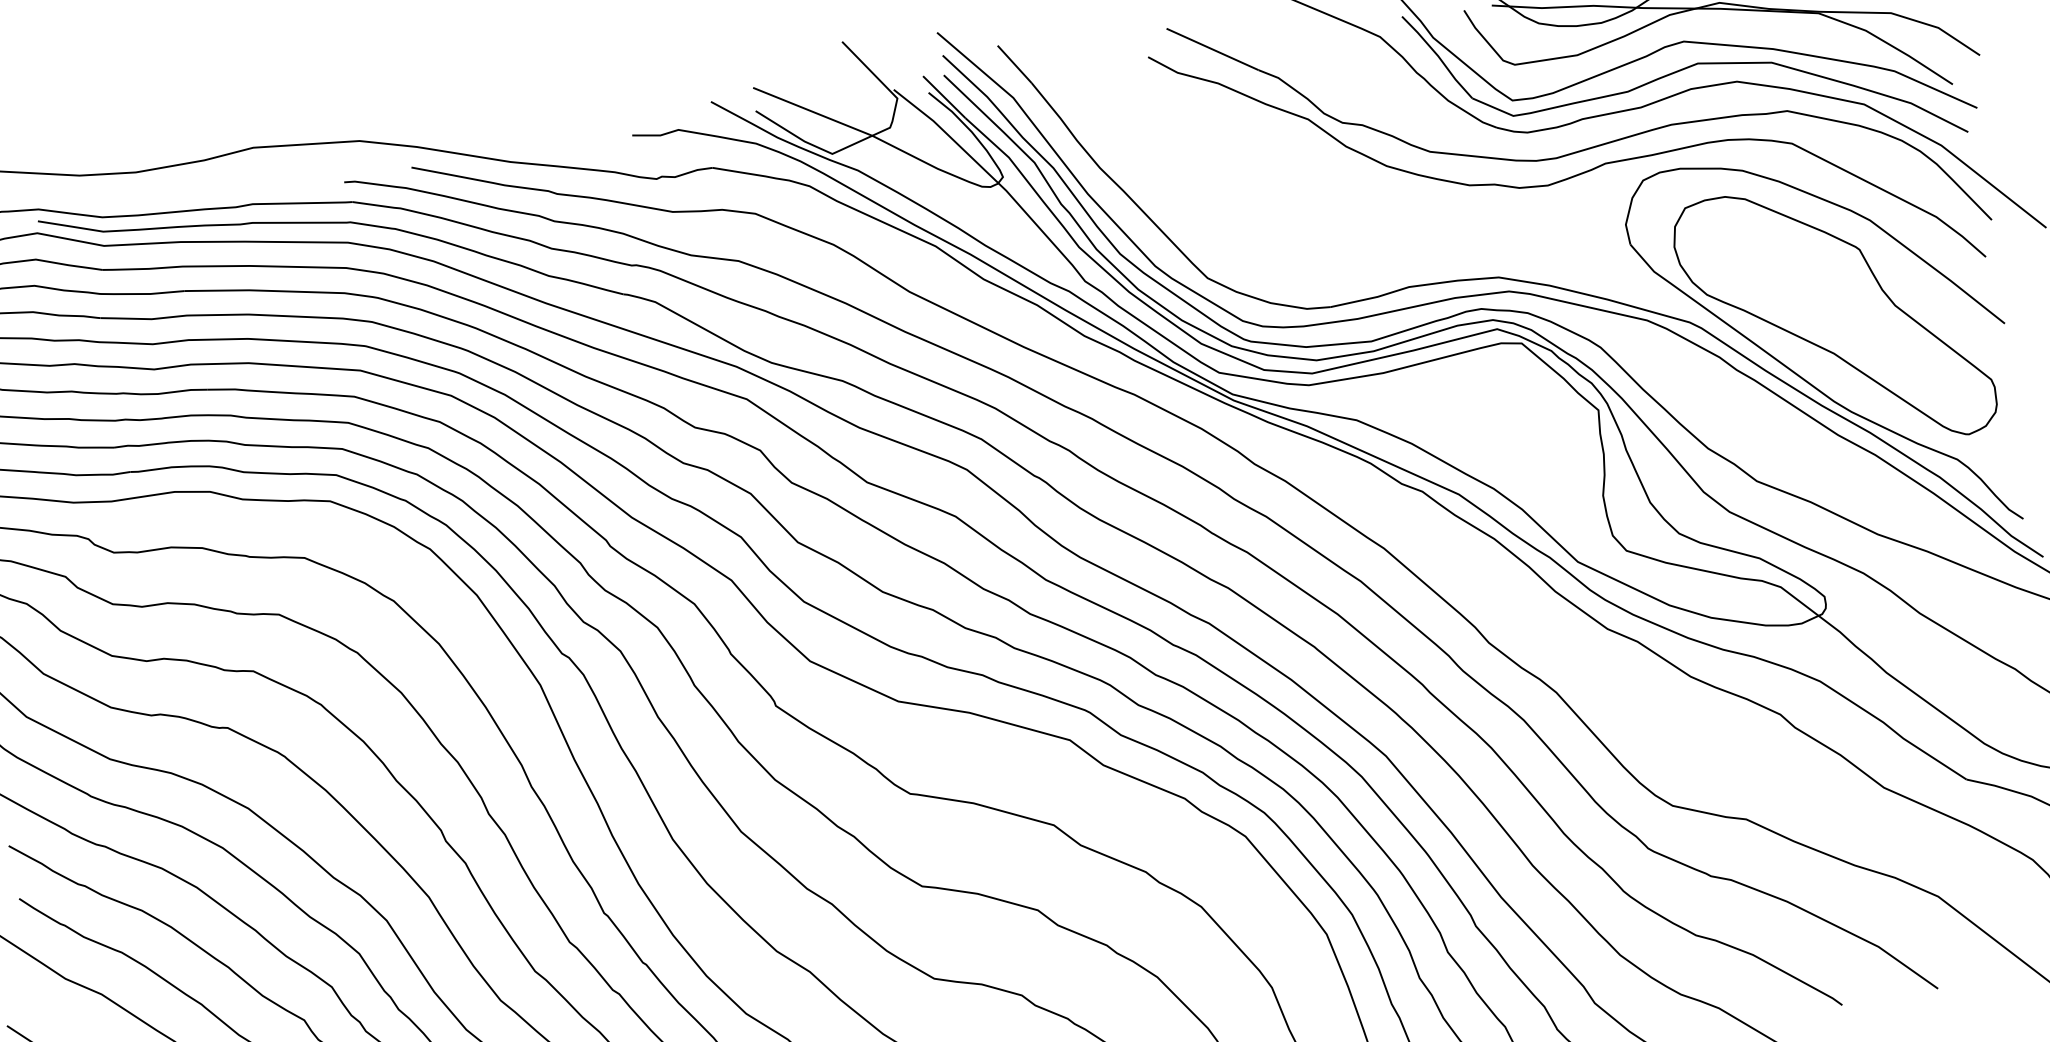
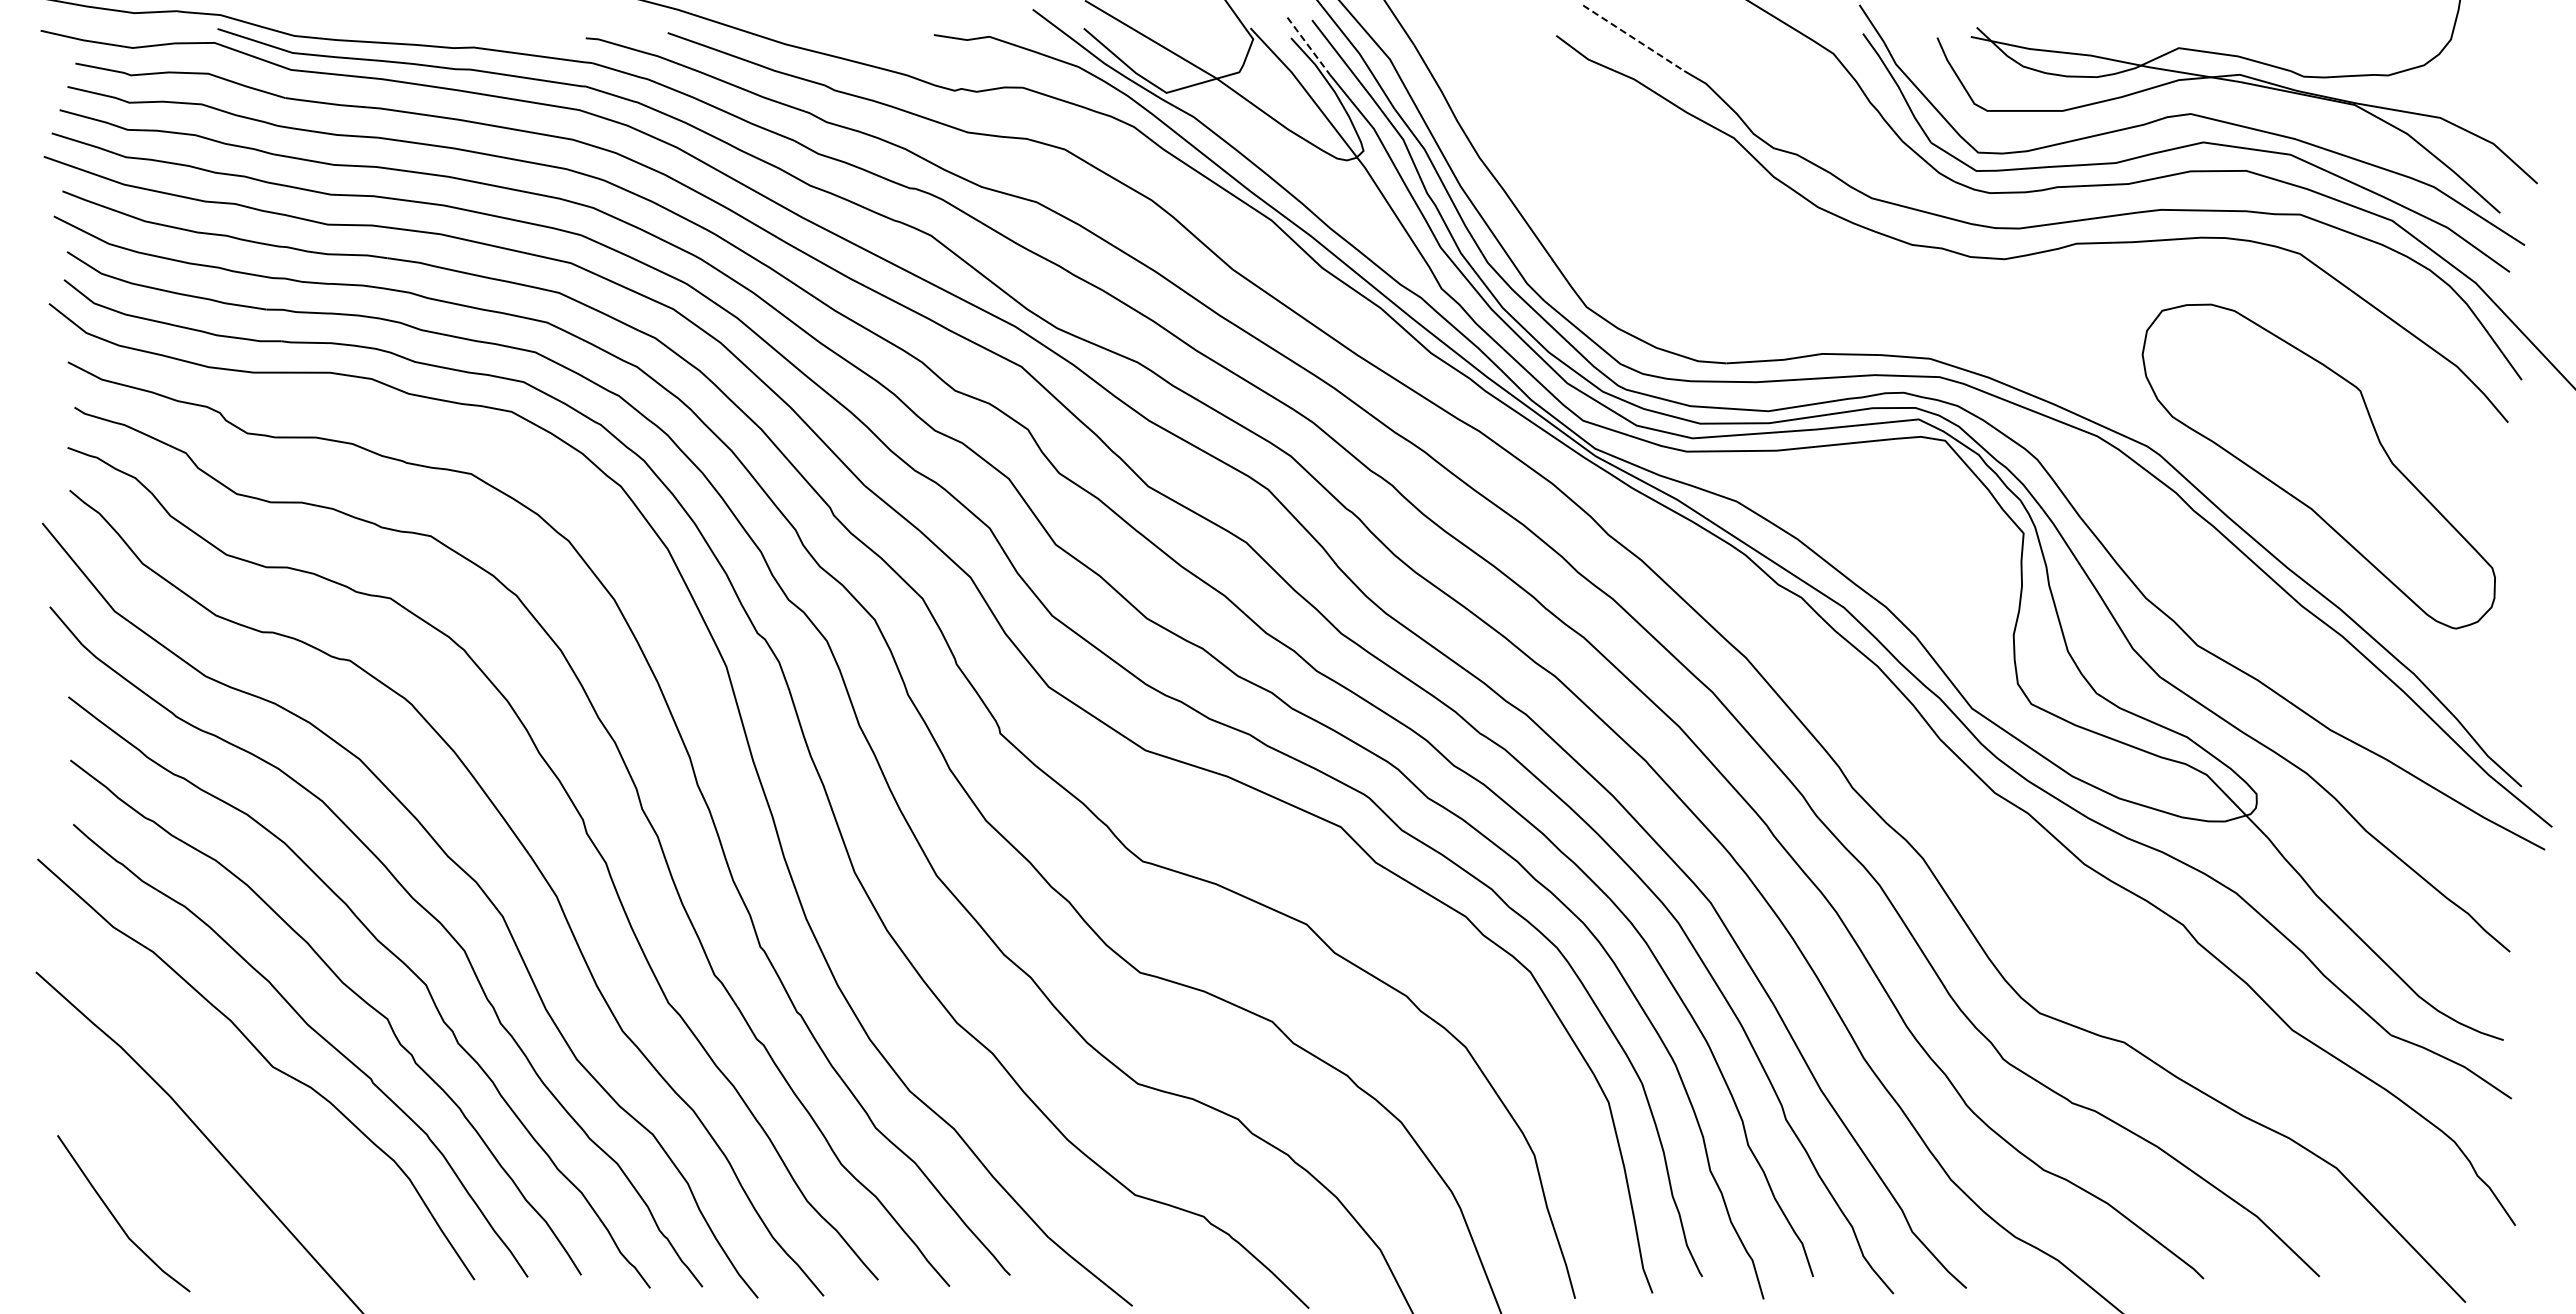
line: (1213, 49) -> (1634, 38), solid -> dashed
line: (944, 97) -> (1308, 46), solid -> dashed
part: (1803, 378) -> (2271, 532), removed

